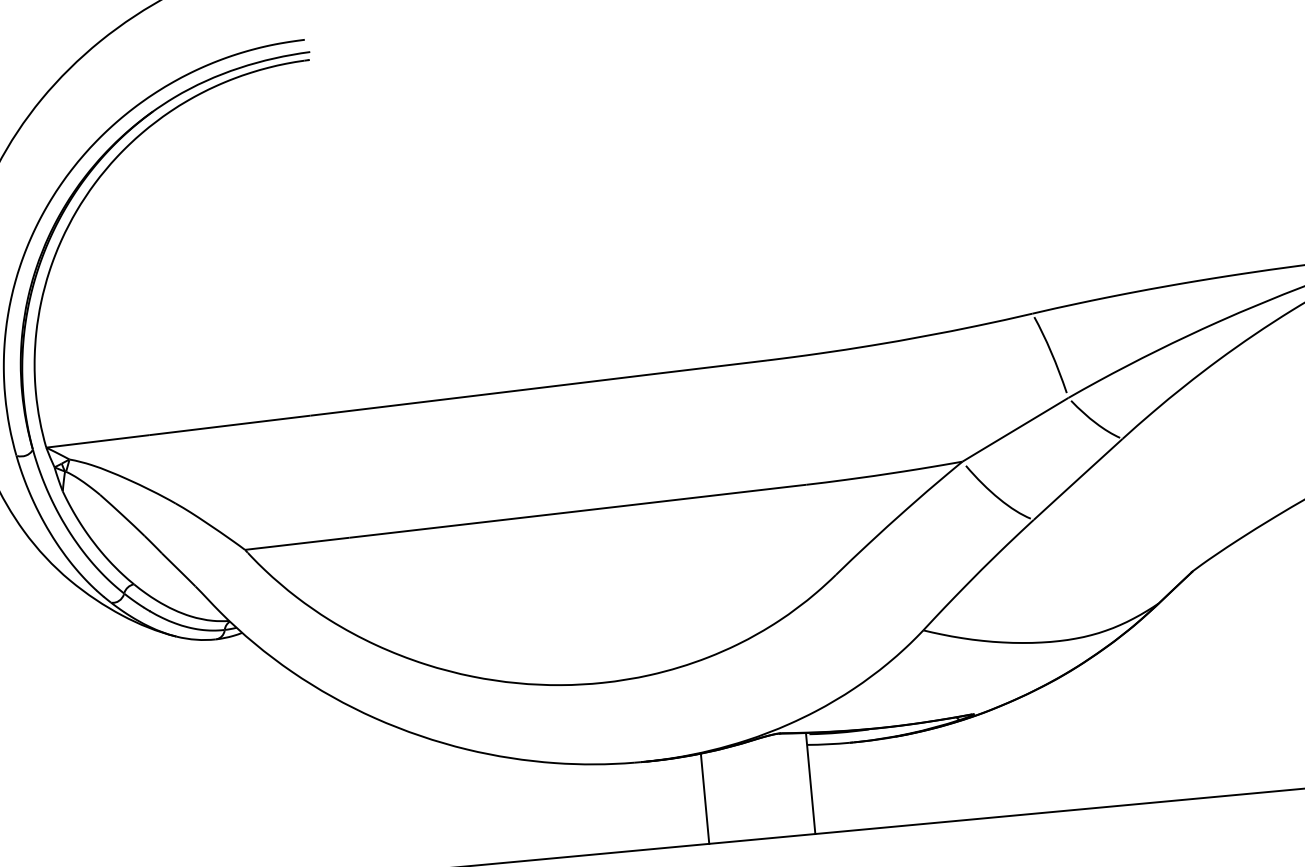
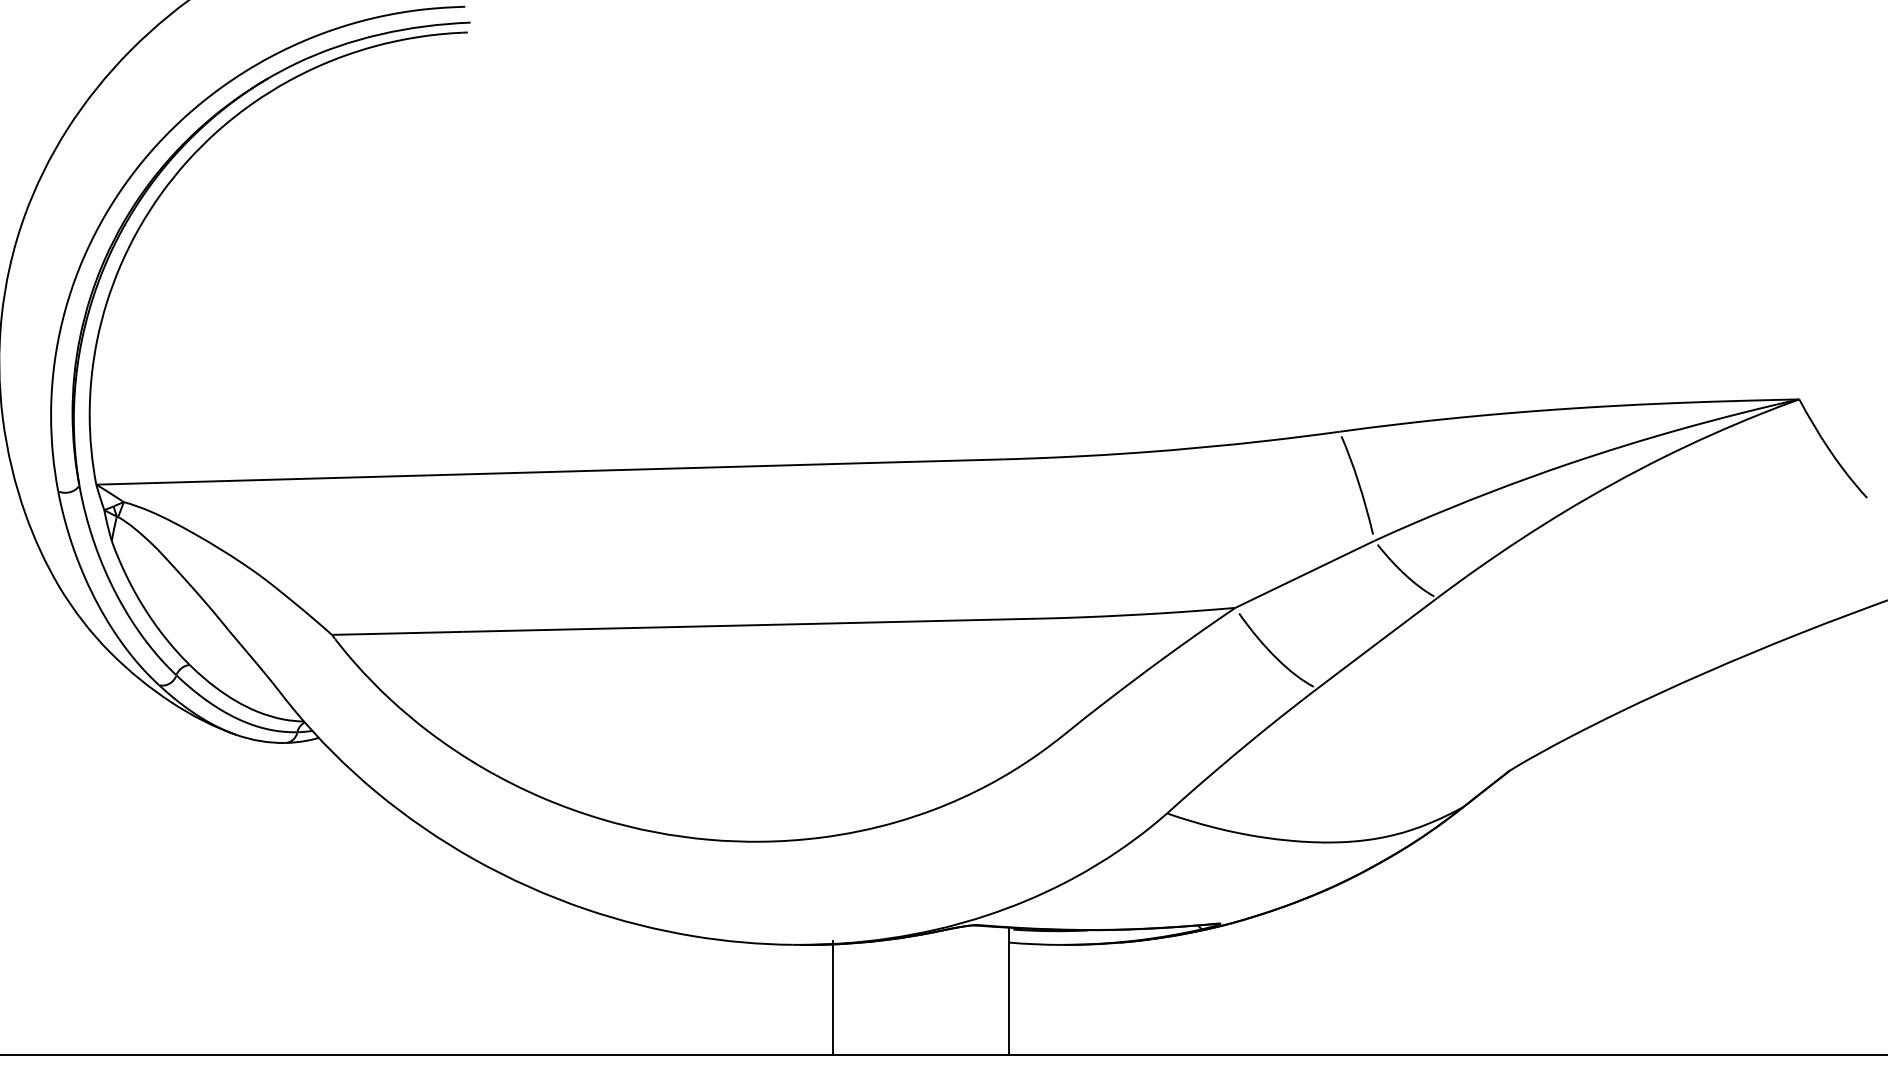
line: (704, 798) -> (832, 997), moved

